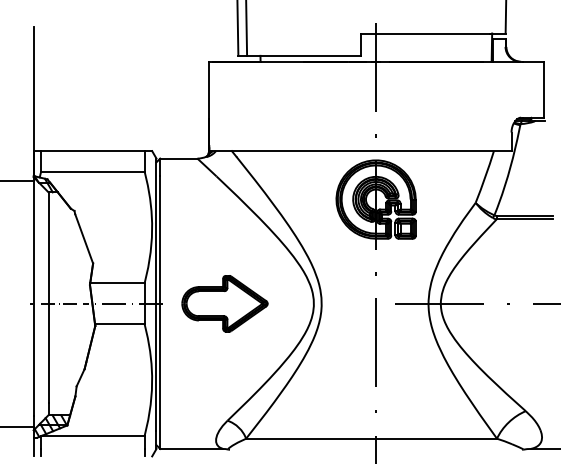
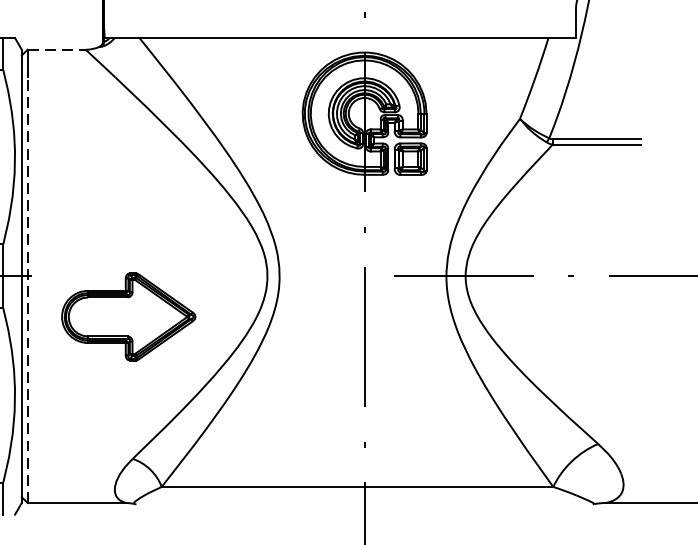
line: (178, 158) -> (56, 49), solid -> dashed
part: (224, 303) -> (127, 316), moved
line: (160, 312) -> (28, 289), solid -> dashed

